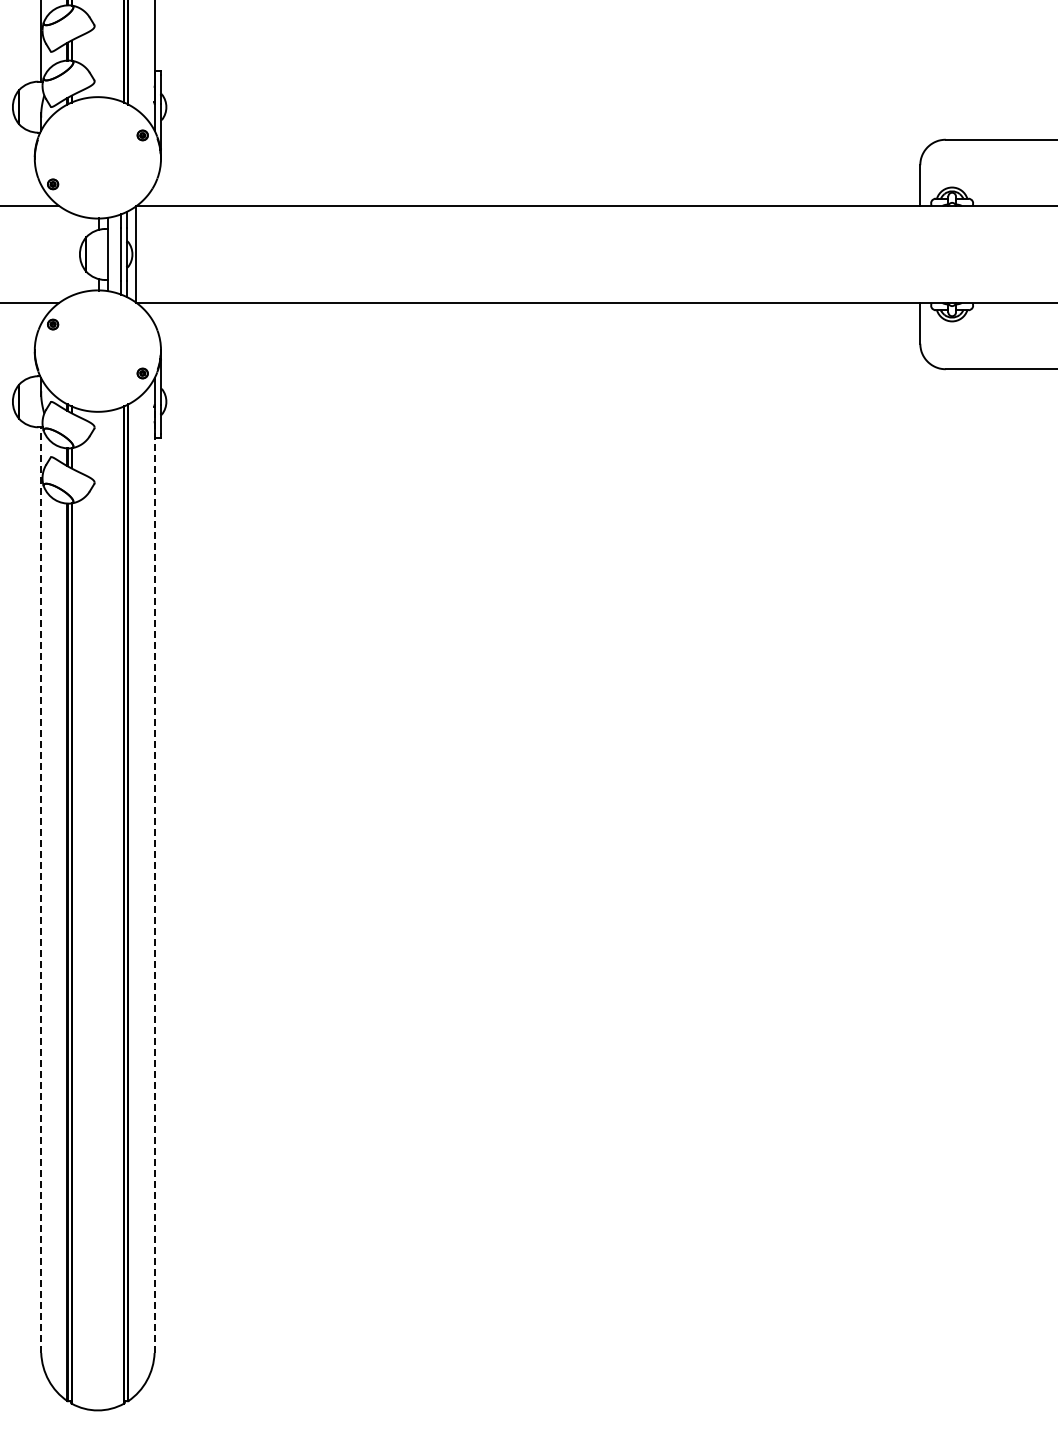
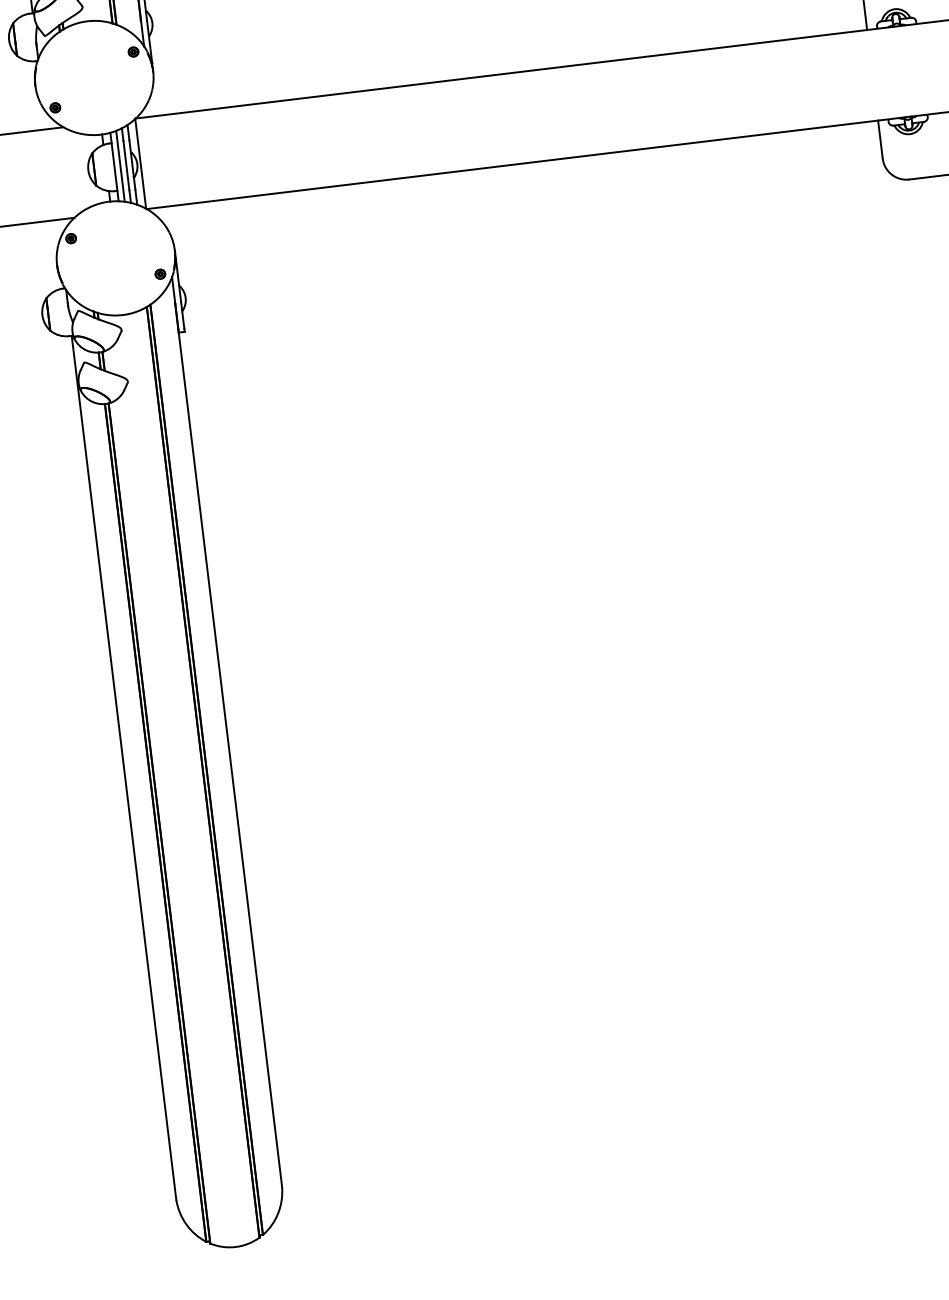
line: (114, 254) -> (120, 166), added
line: (154, 879) -> (228, 745), dashed -> solid
line: (41, 890) -> (124, 768), dashed -> solid

